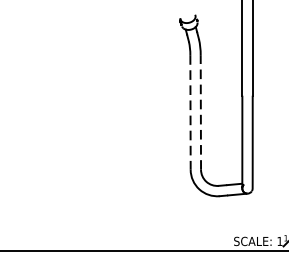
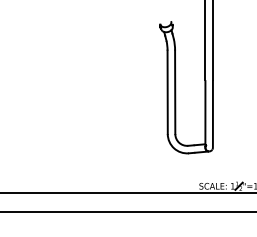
line: (190, 112) -> (167, 92), dashed -> solid
line: (201, 112) -> (175, 92), dashed -> solid

